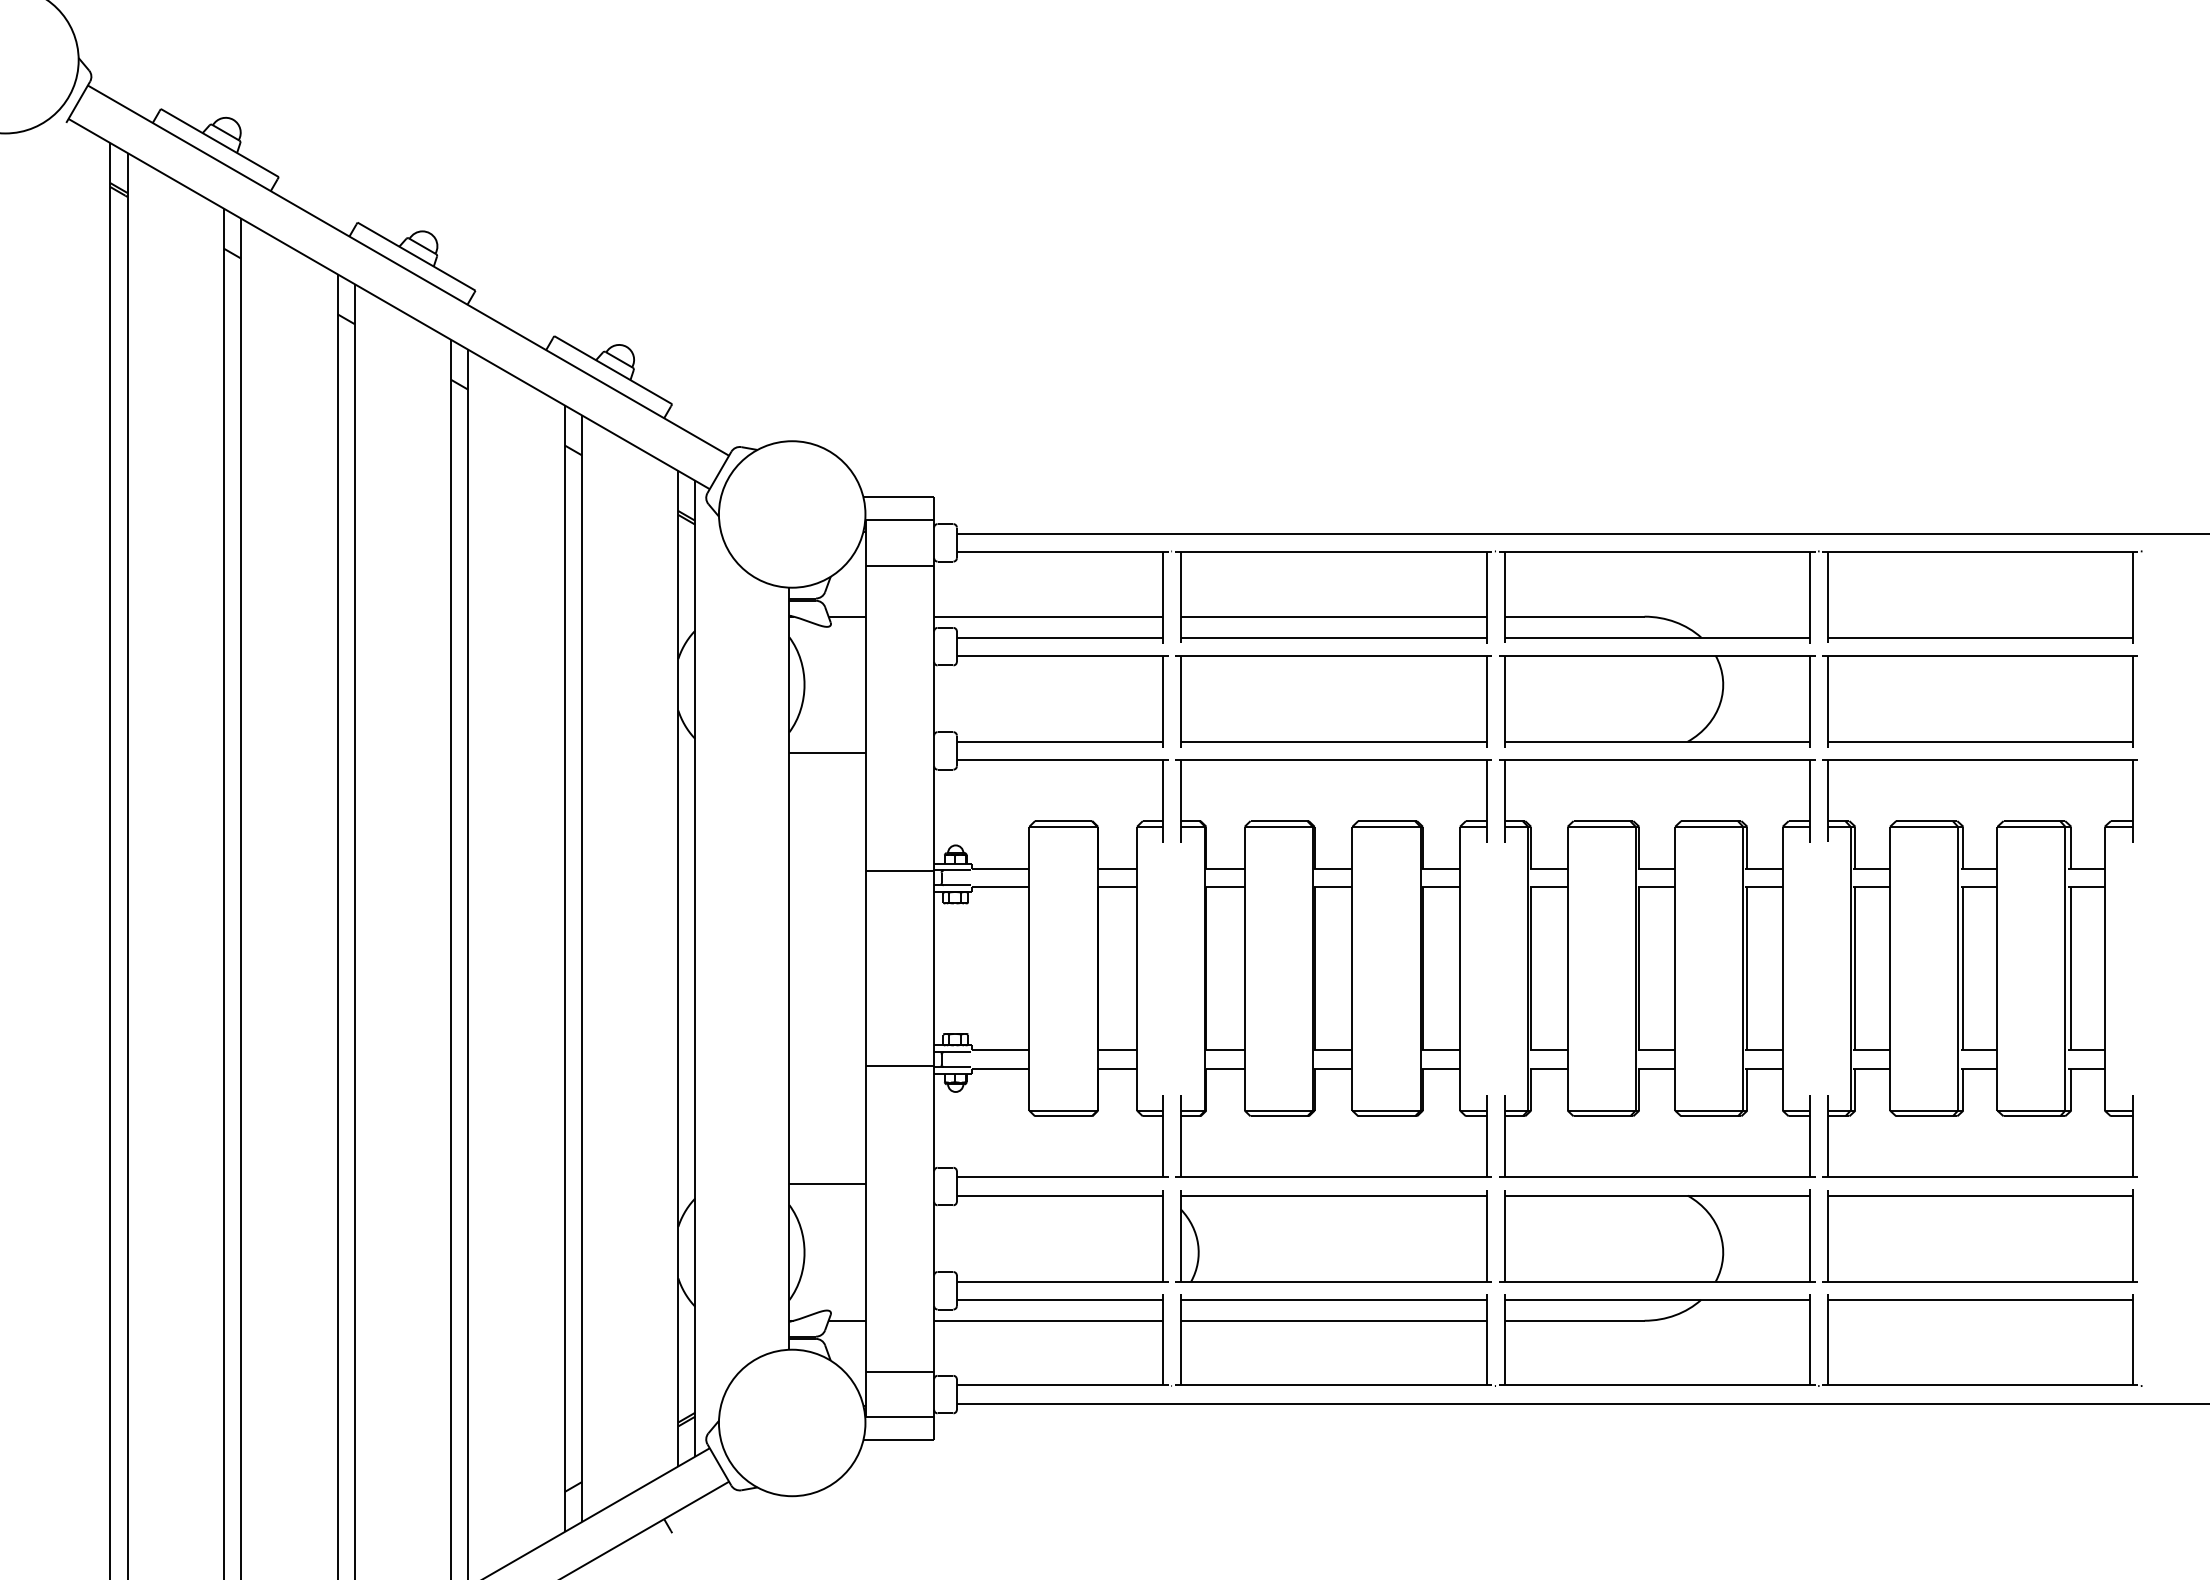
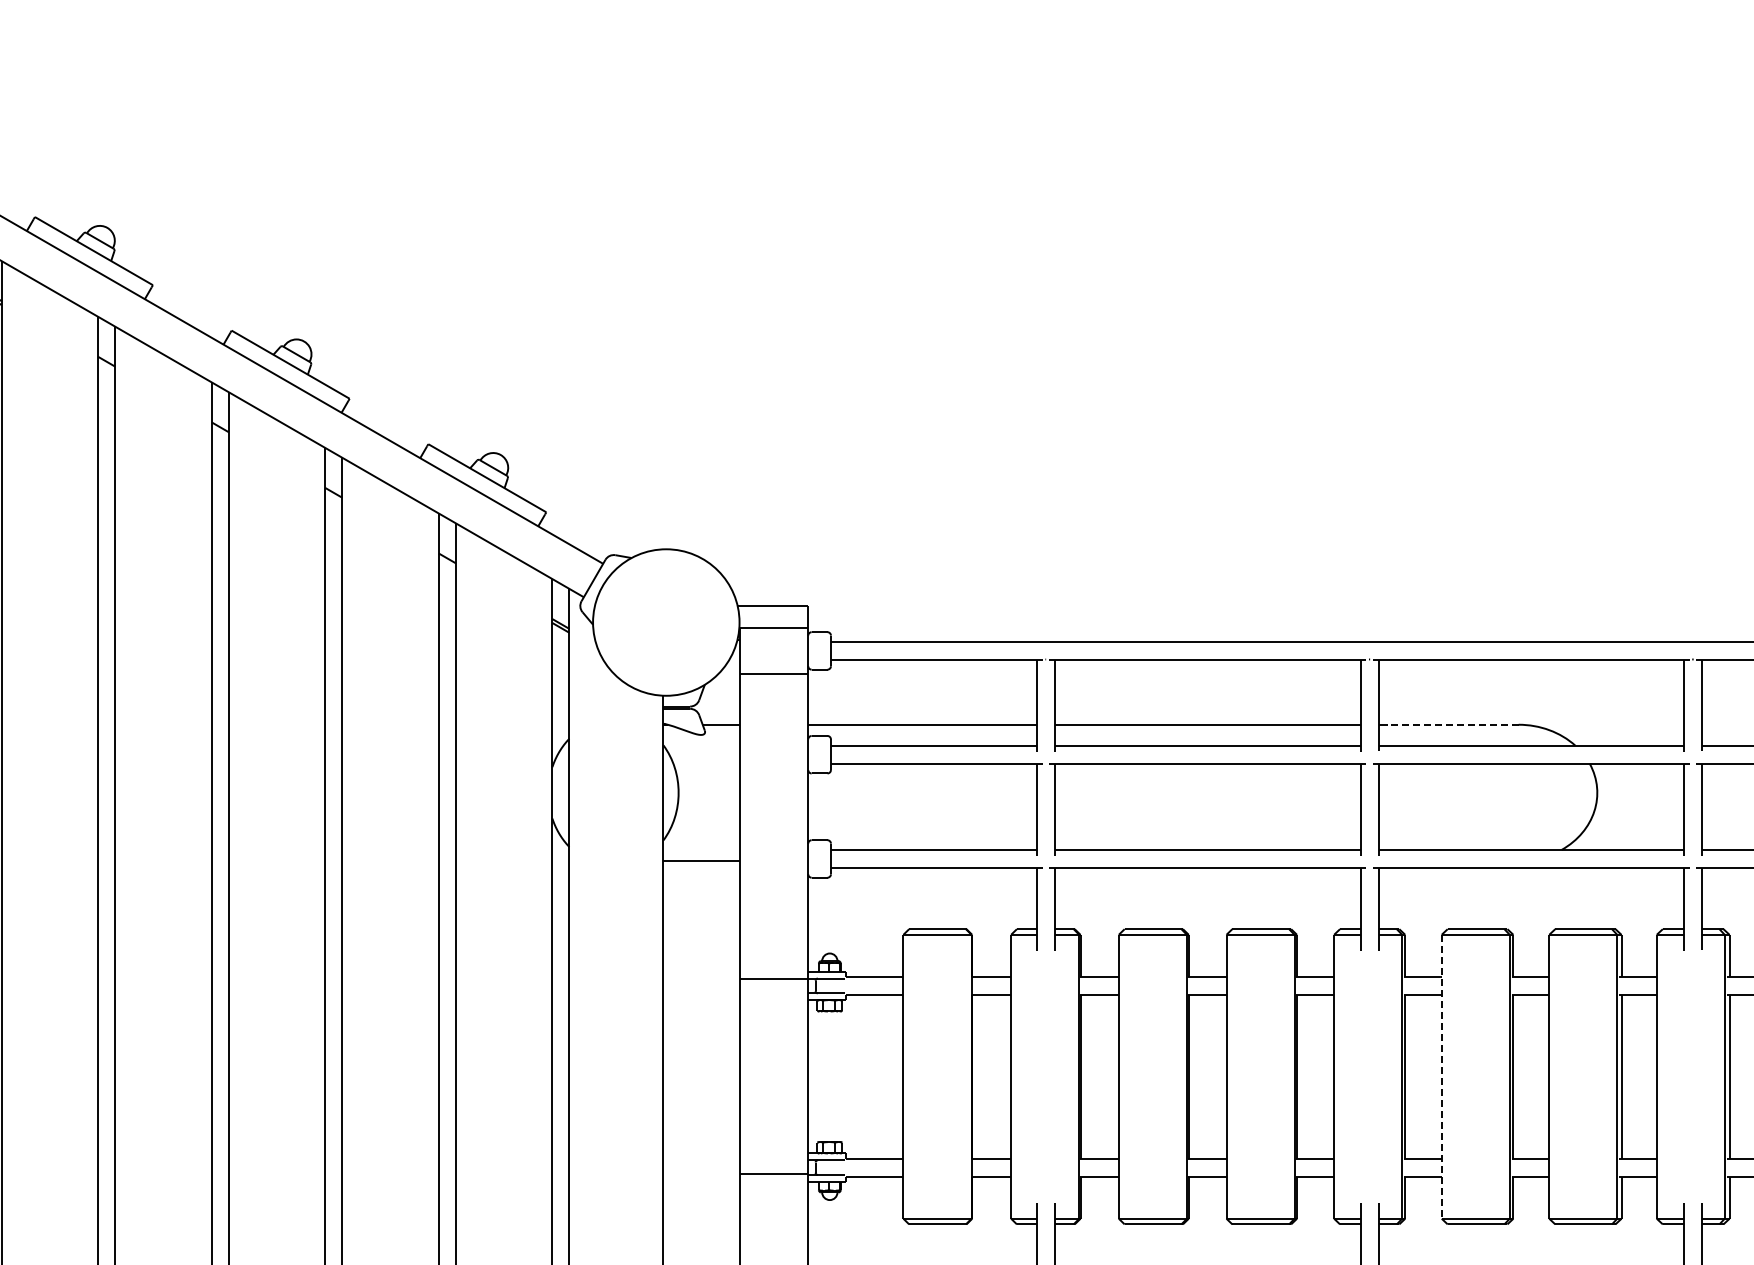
line: (1578, 616) -> (1452, 724), solid -> dashed
line: (1567, 968) -> (1441, 1076), solid -> dashed

